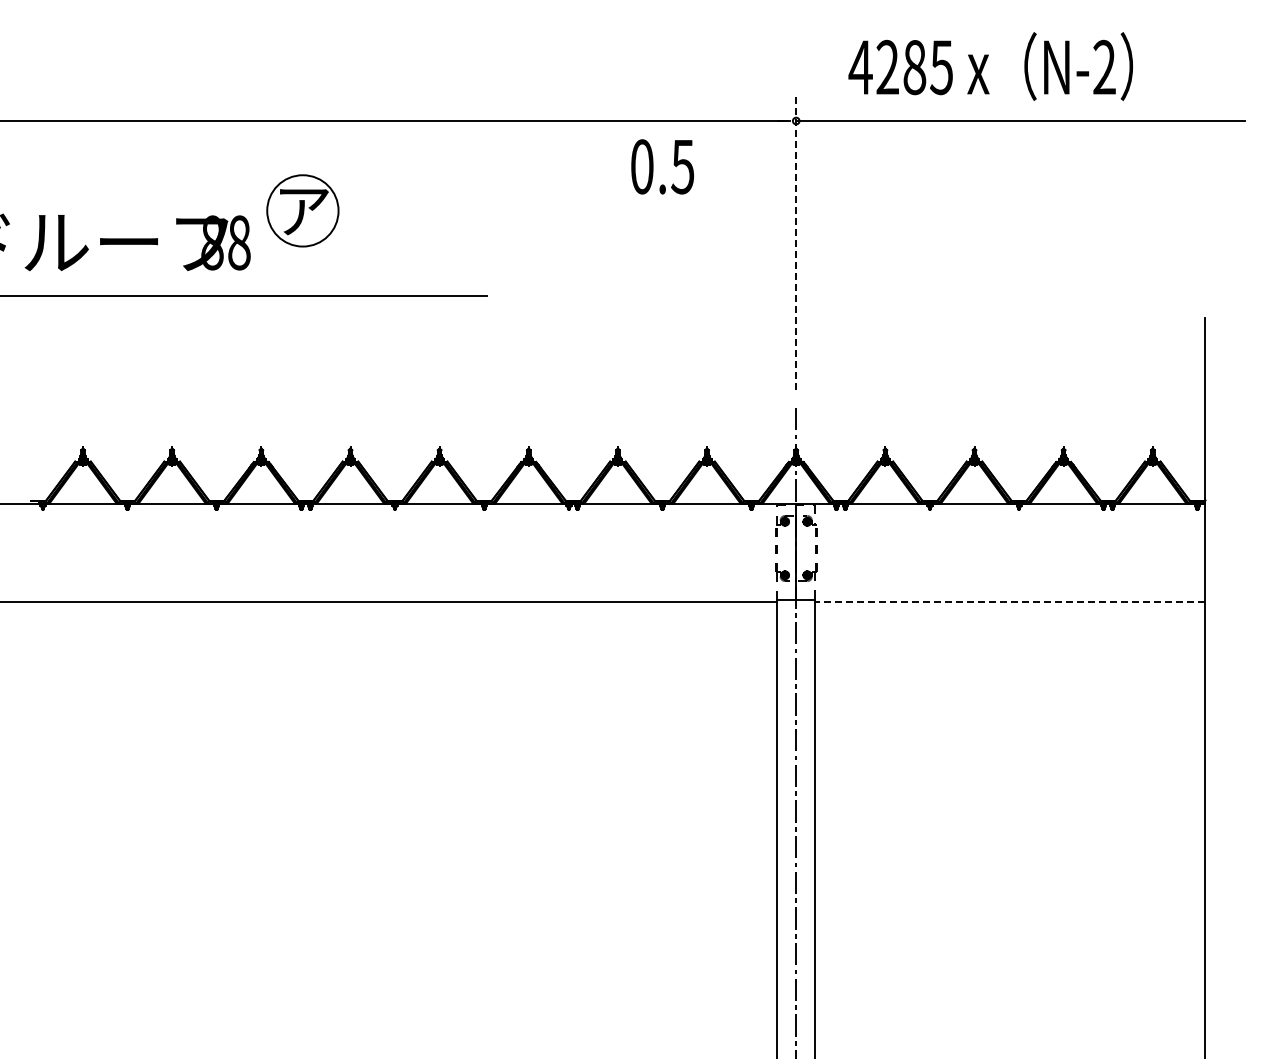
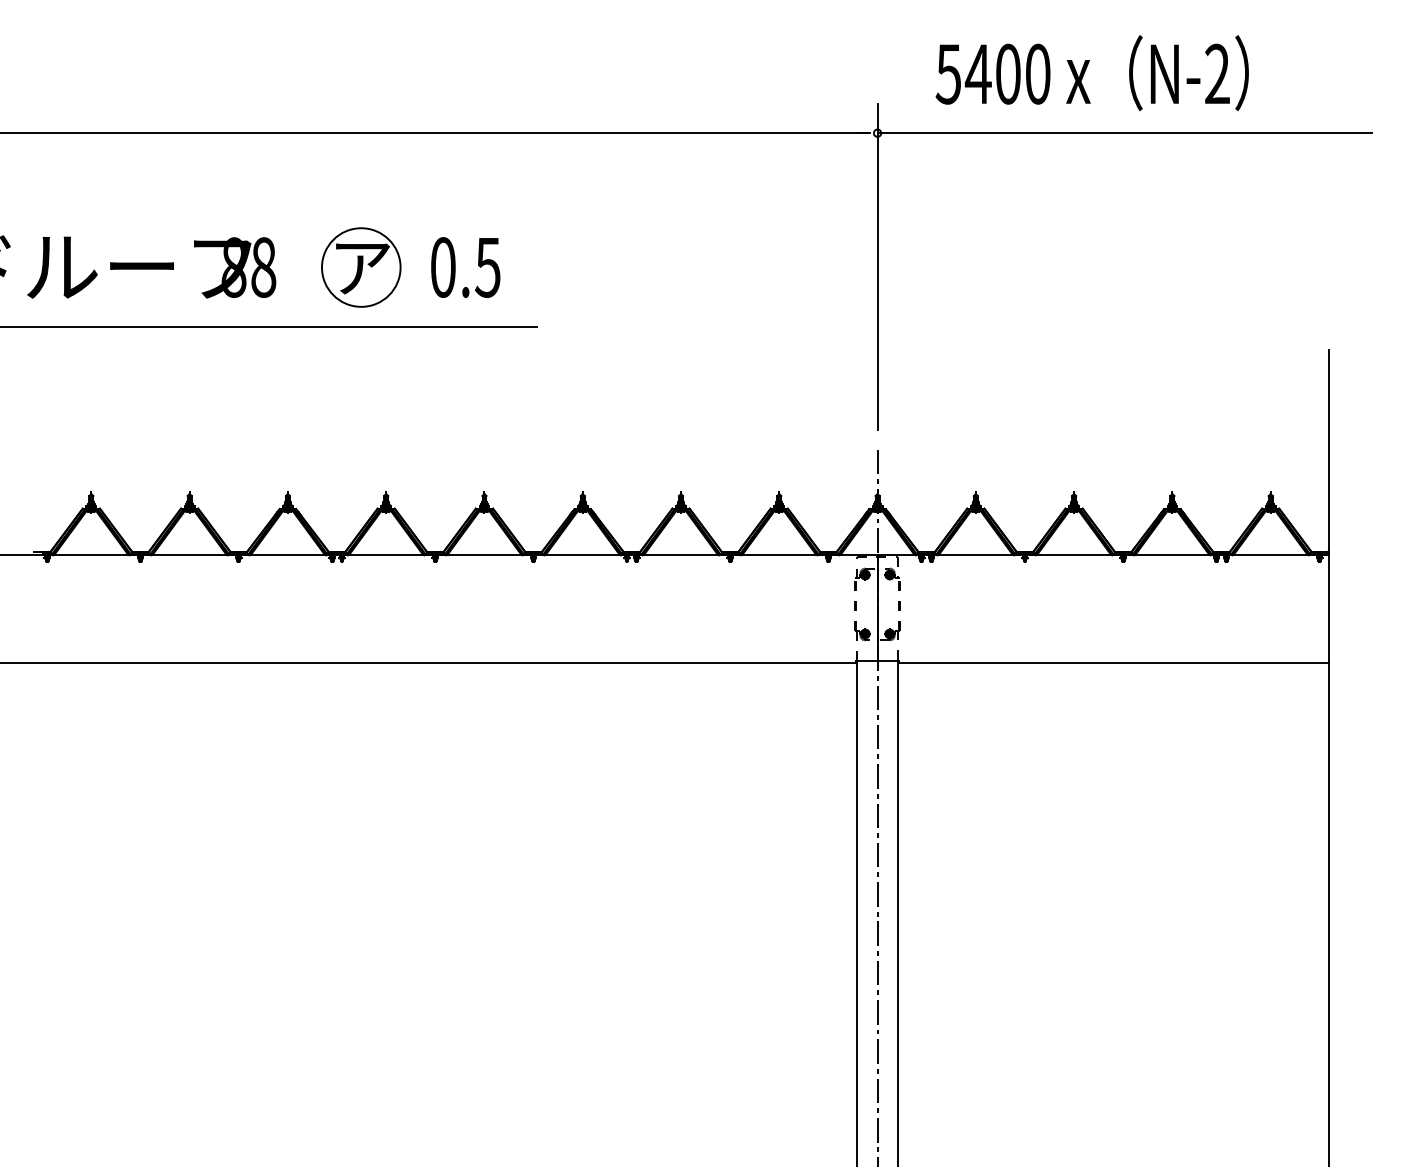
text: (900, 67) -> (992, 74), 4285 -> 5400
text: (662, 166) -> (465, 267), moved
part: (302, 210) -> (360, 267), moved
line: (796, 241) -> (877, 266), dashed -> solid
line: (1010, 602) -> (1113, 663), dashed -> solid

